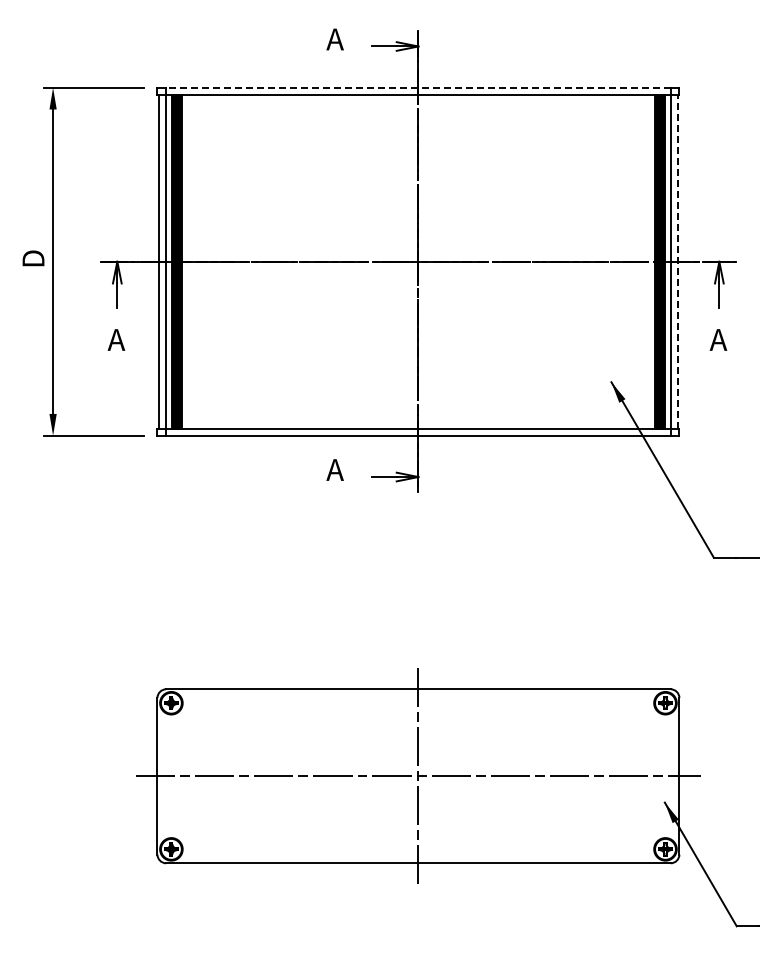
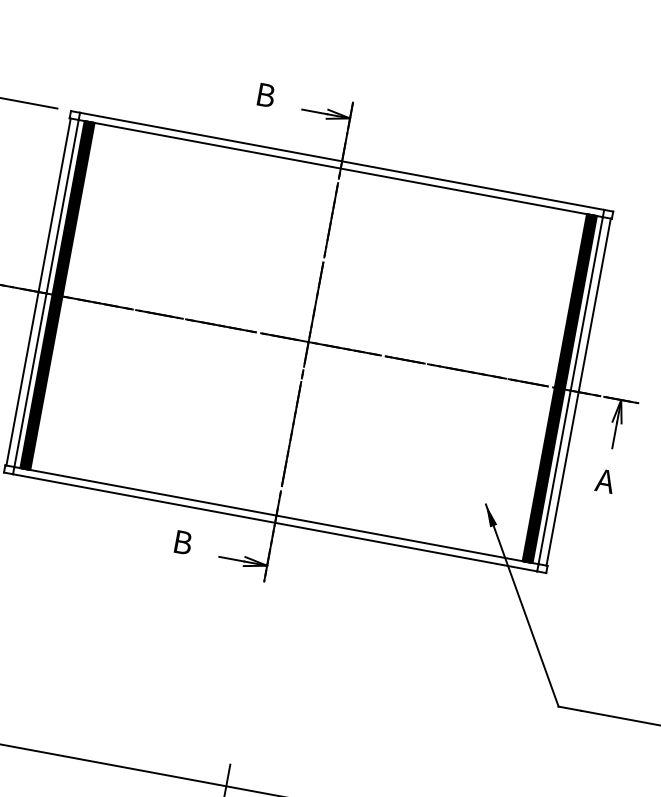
text: (335, 39) -> (265, 95), A -> B
line: (417, 87) -> (341, 160), dashed -> solid
line: (678, 261) -> (578, 391), dashed -> solid
text: (335, 469) -> (182, 541), A -> B

